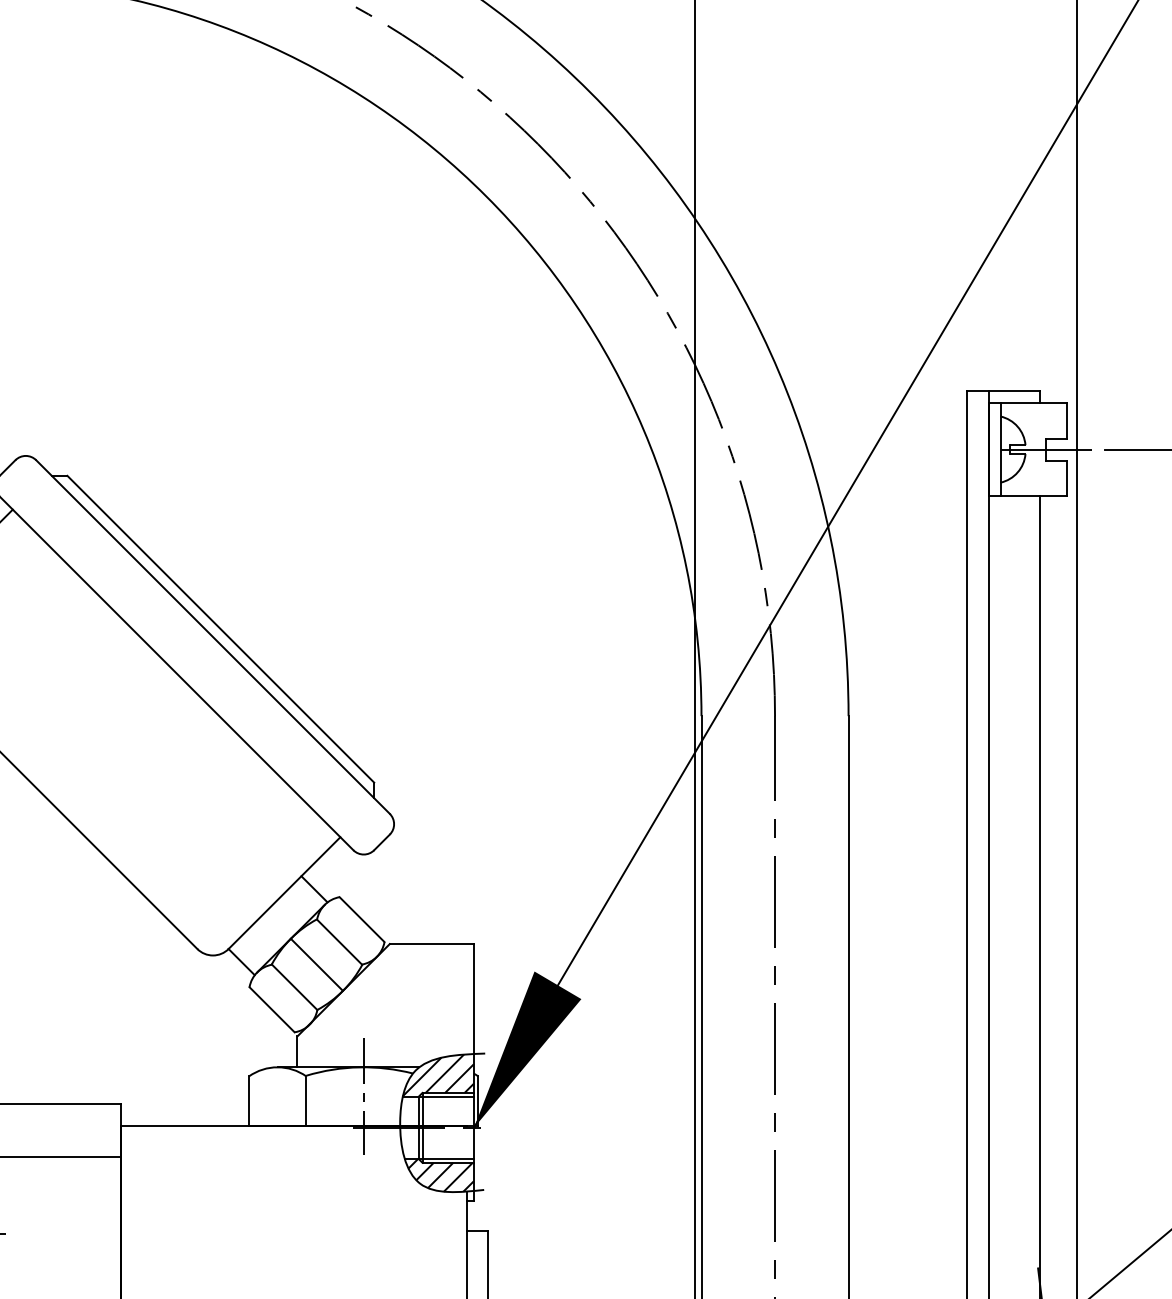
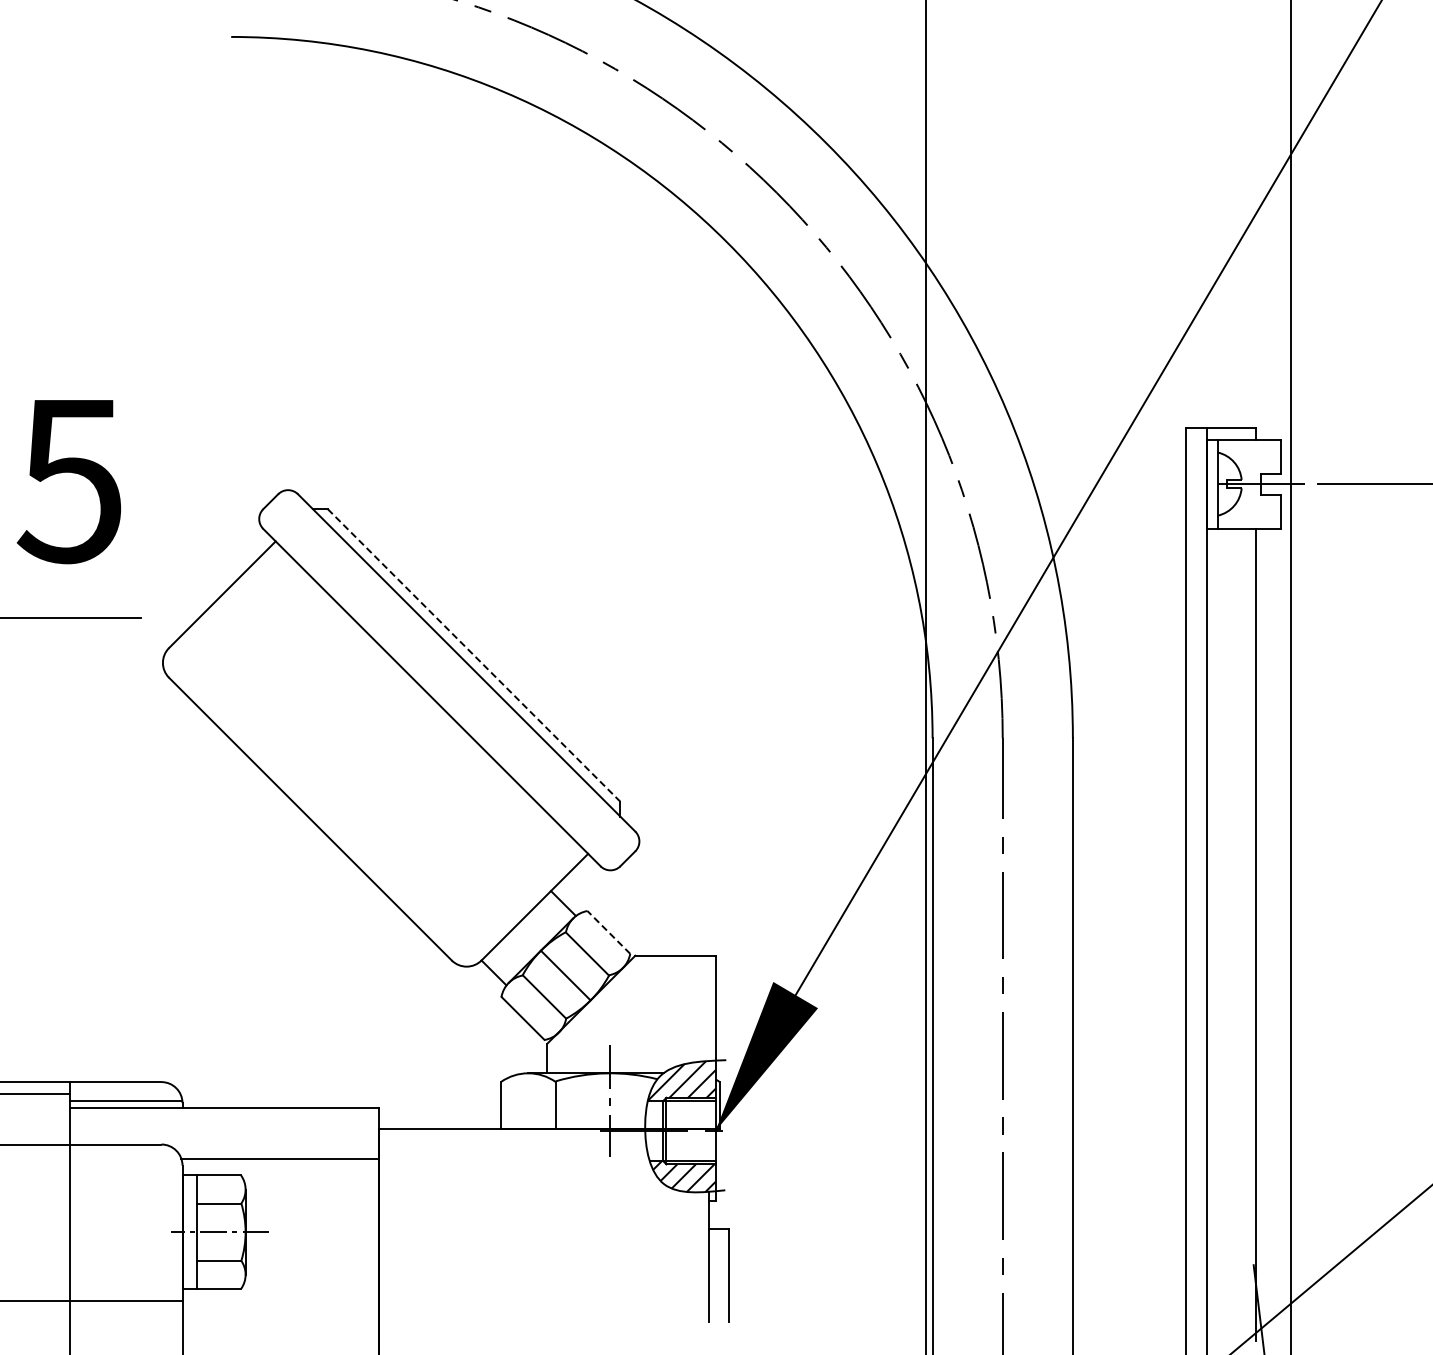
line: (221, 629) -> (474, 655), solid -> dashed
line: (361, 919) -> (608, 932), solid -> dashed

